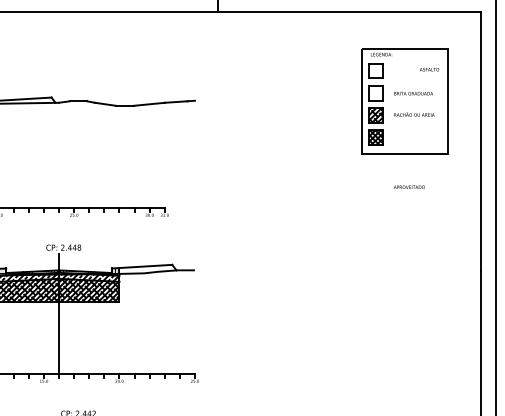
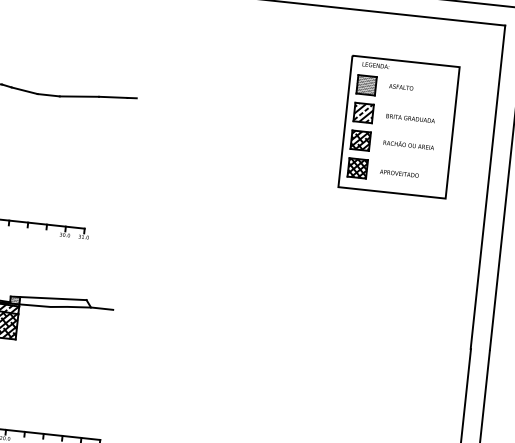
text: (429, 69) -> (401, 87), moved
hatch: (375, 70) -> (366, 84), added
hatch: (375, 92) -> (363, 112), added
text: (409, 186) -> (399, 172), moved

